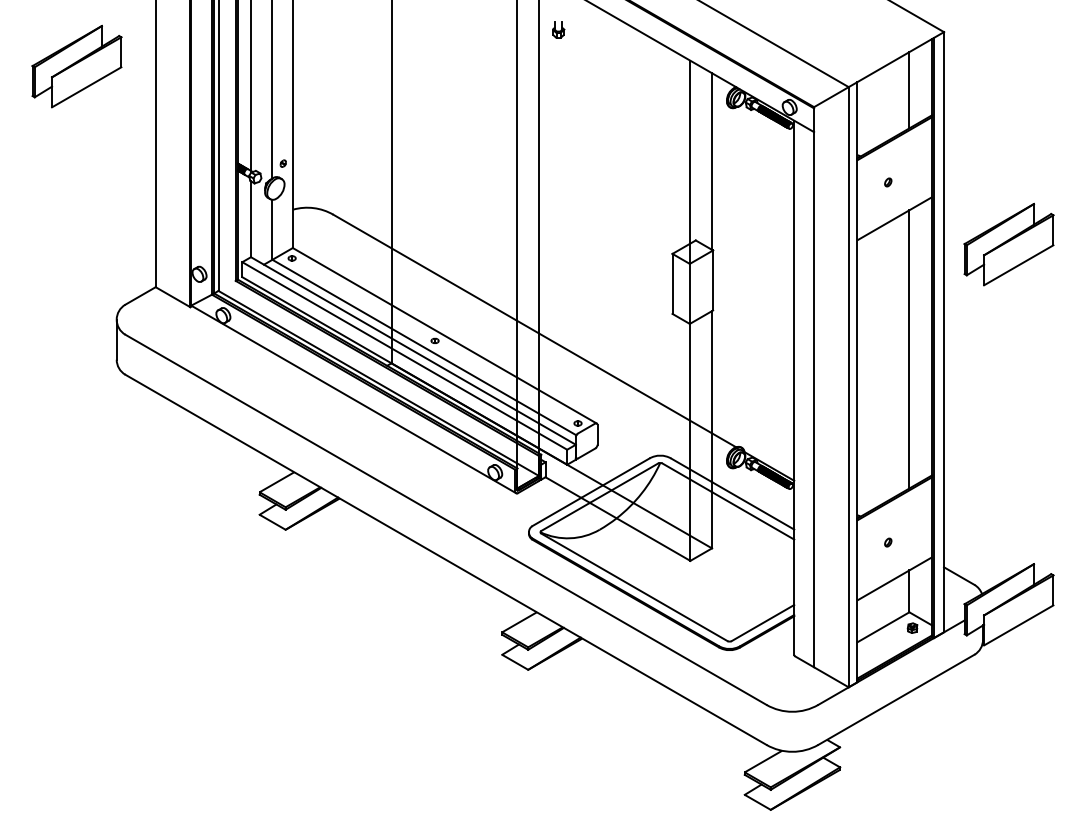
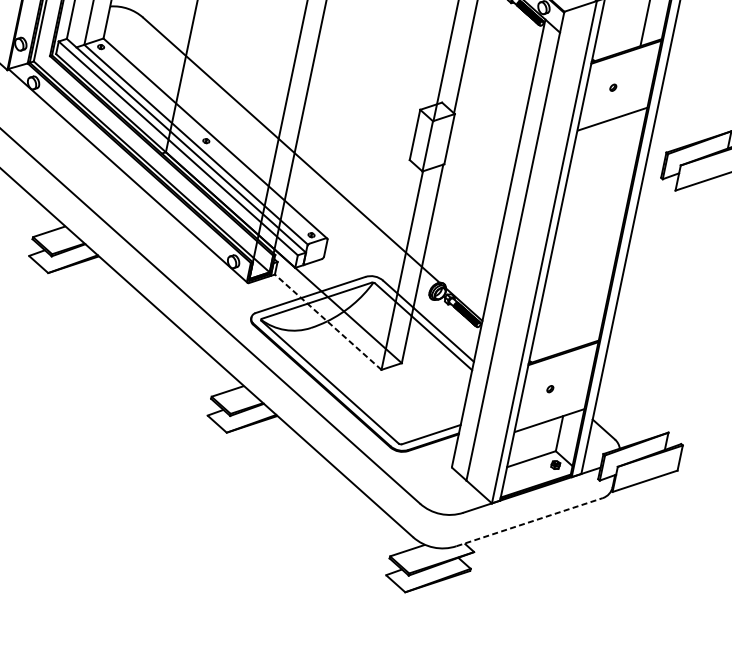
line: (909, 349) -> (601, 231), removed
line: (617, 519) -> (327, 322), solid -> dashed
line: (896, 699) -> (529, 521), solid -> dashed

